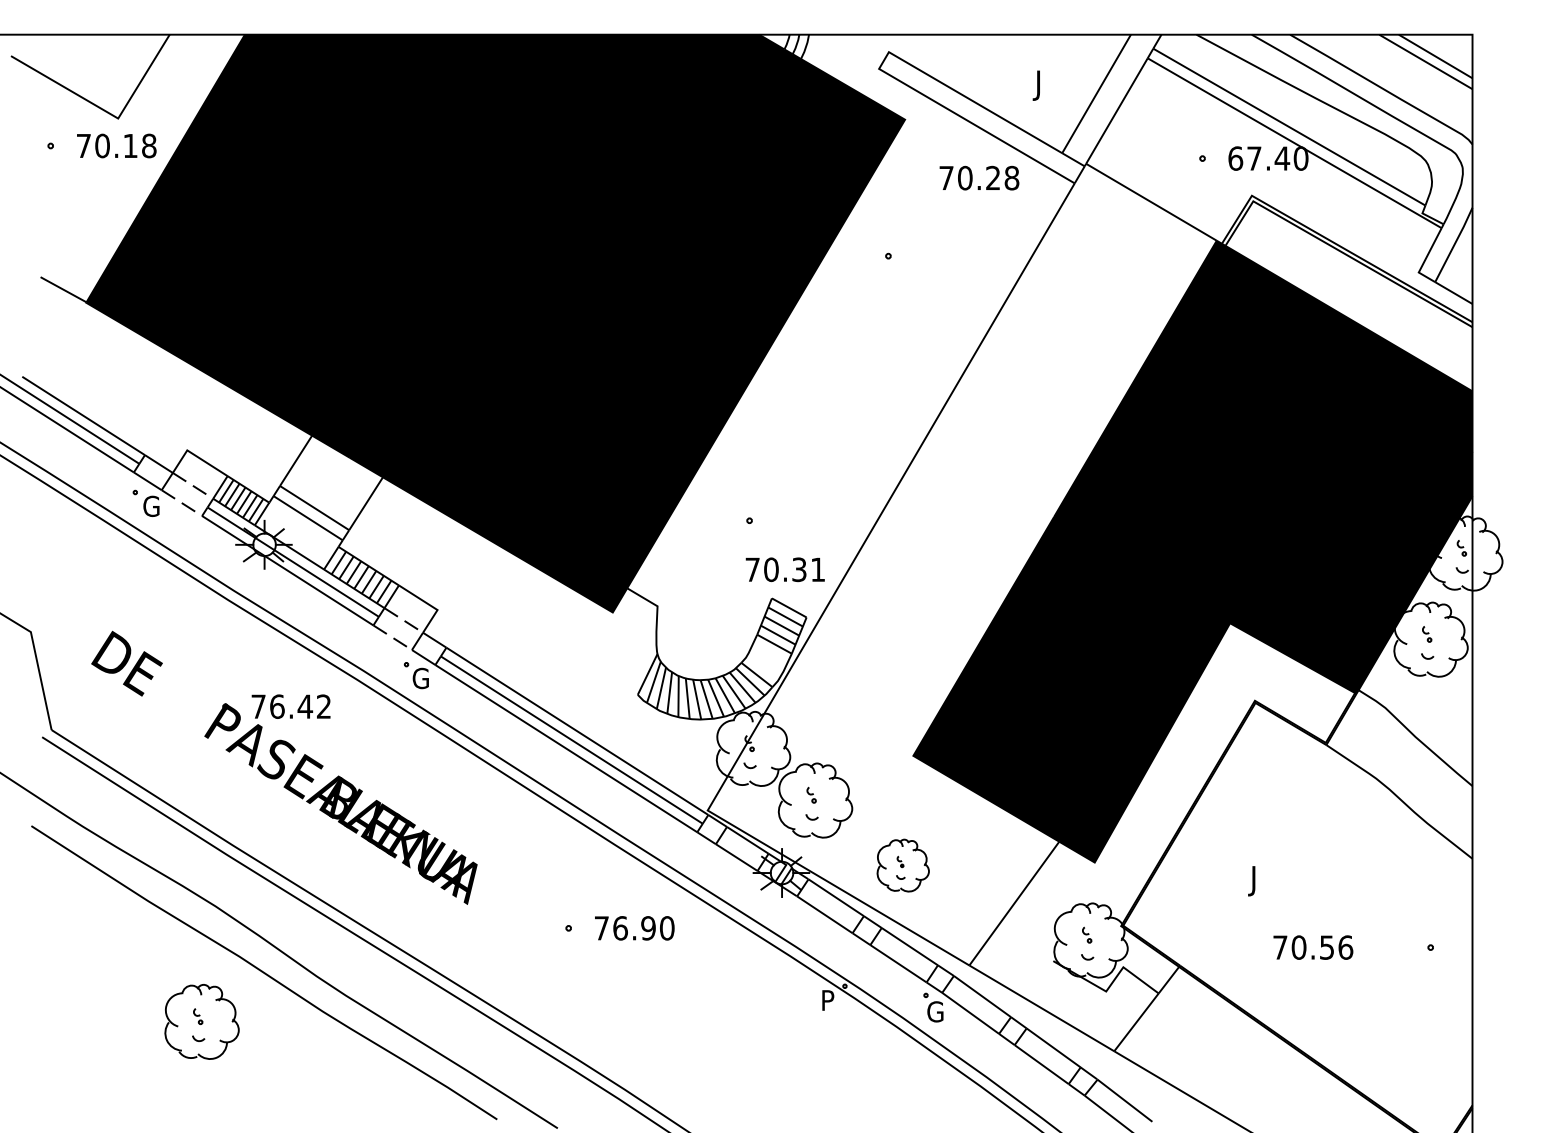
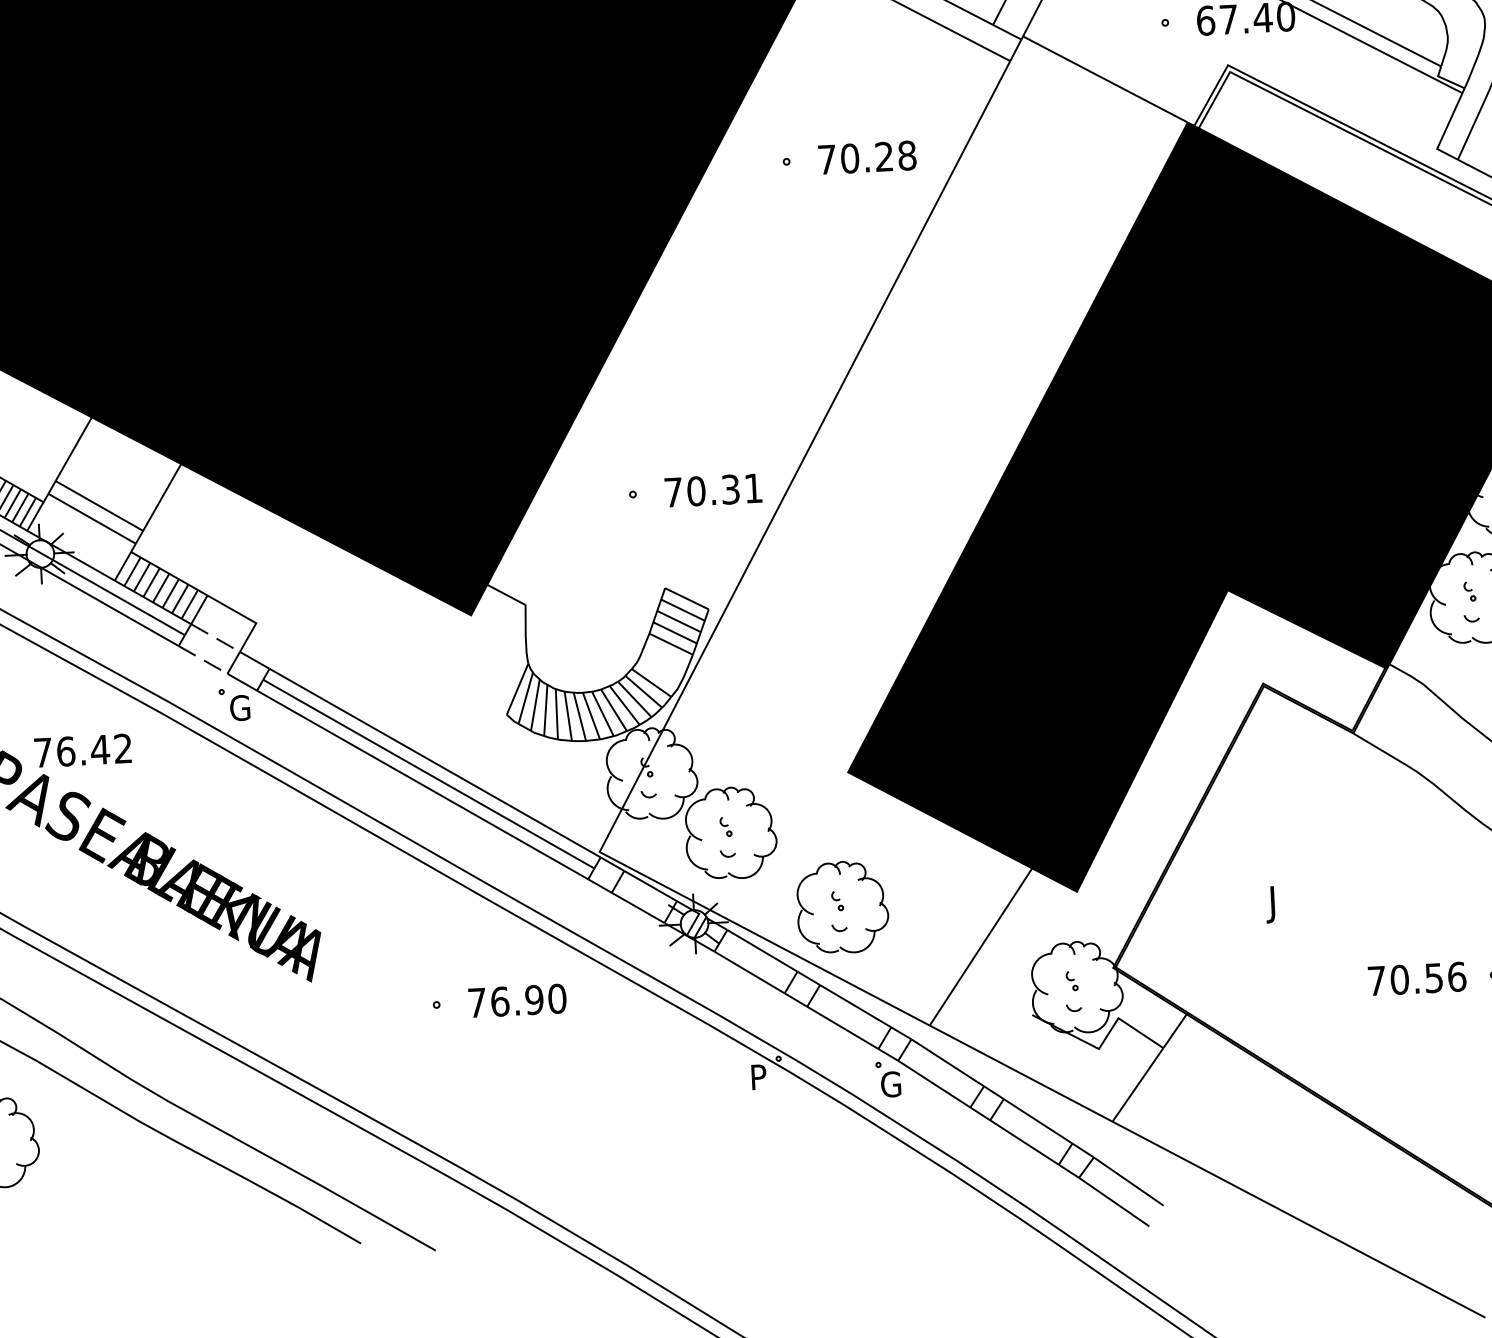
text: (979, 177) -> (867, 156), moved
text: (784, 569) -> (712, 490), moved
part: (902, 865) -> (841, 907), size x1.43
text: (1313, 947) -> (1417, 978), moved

